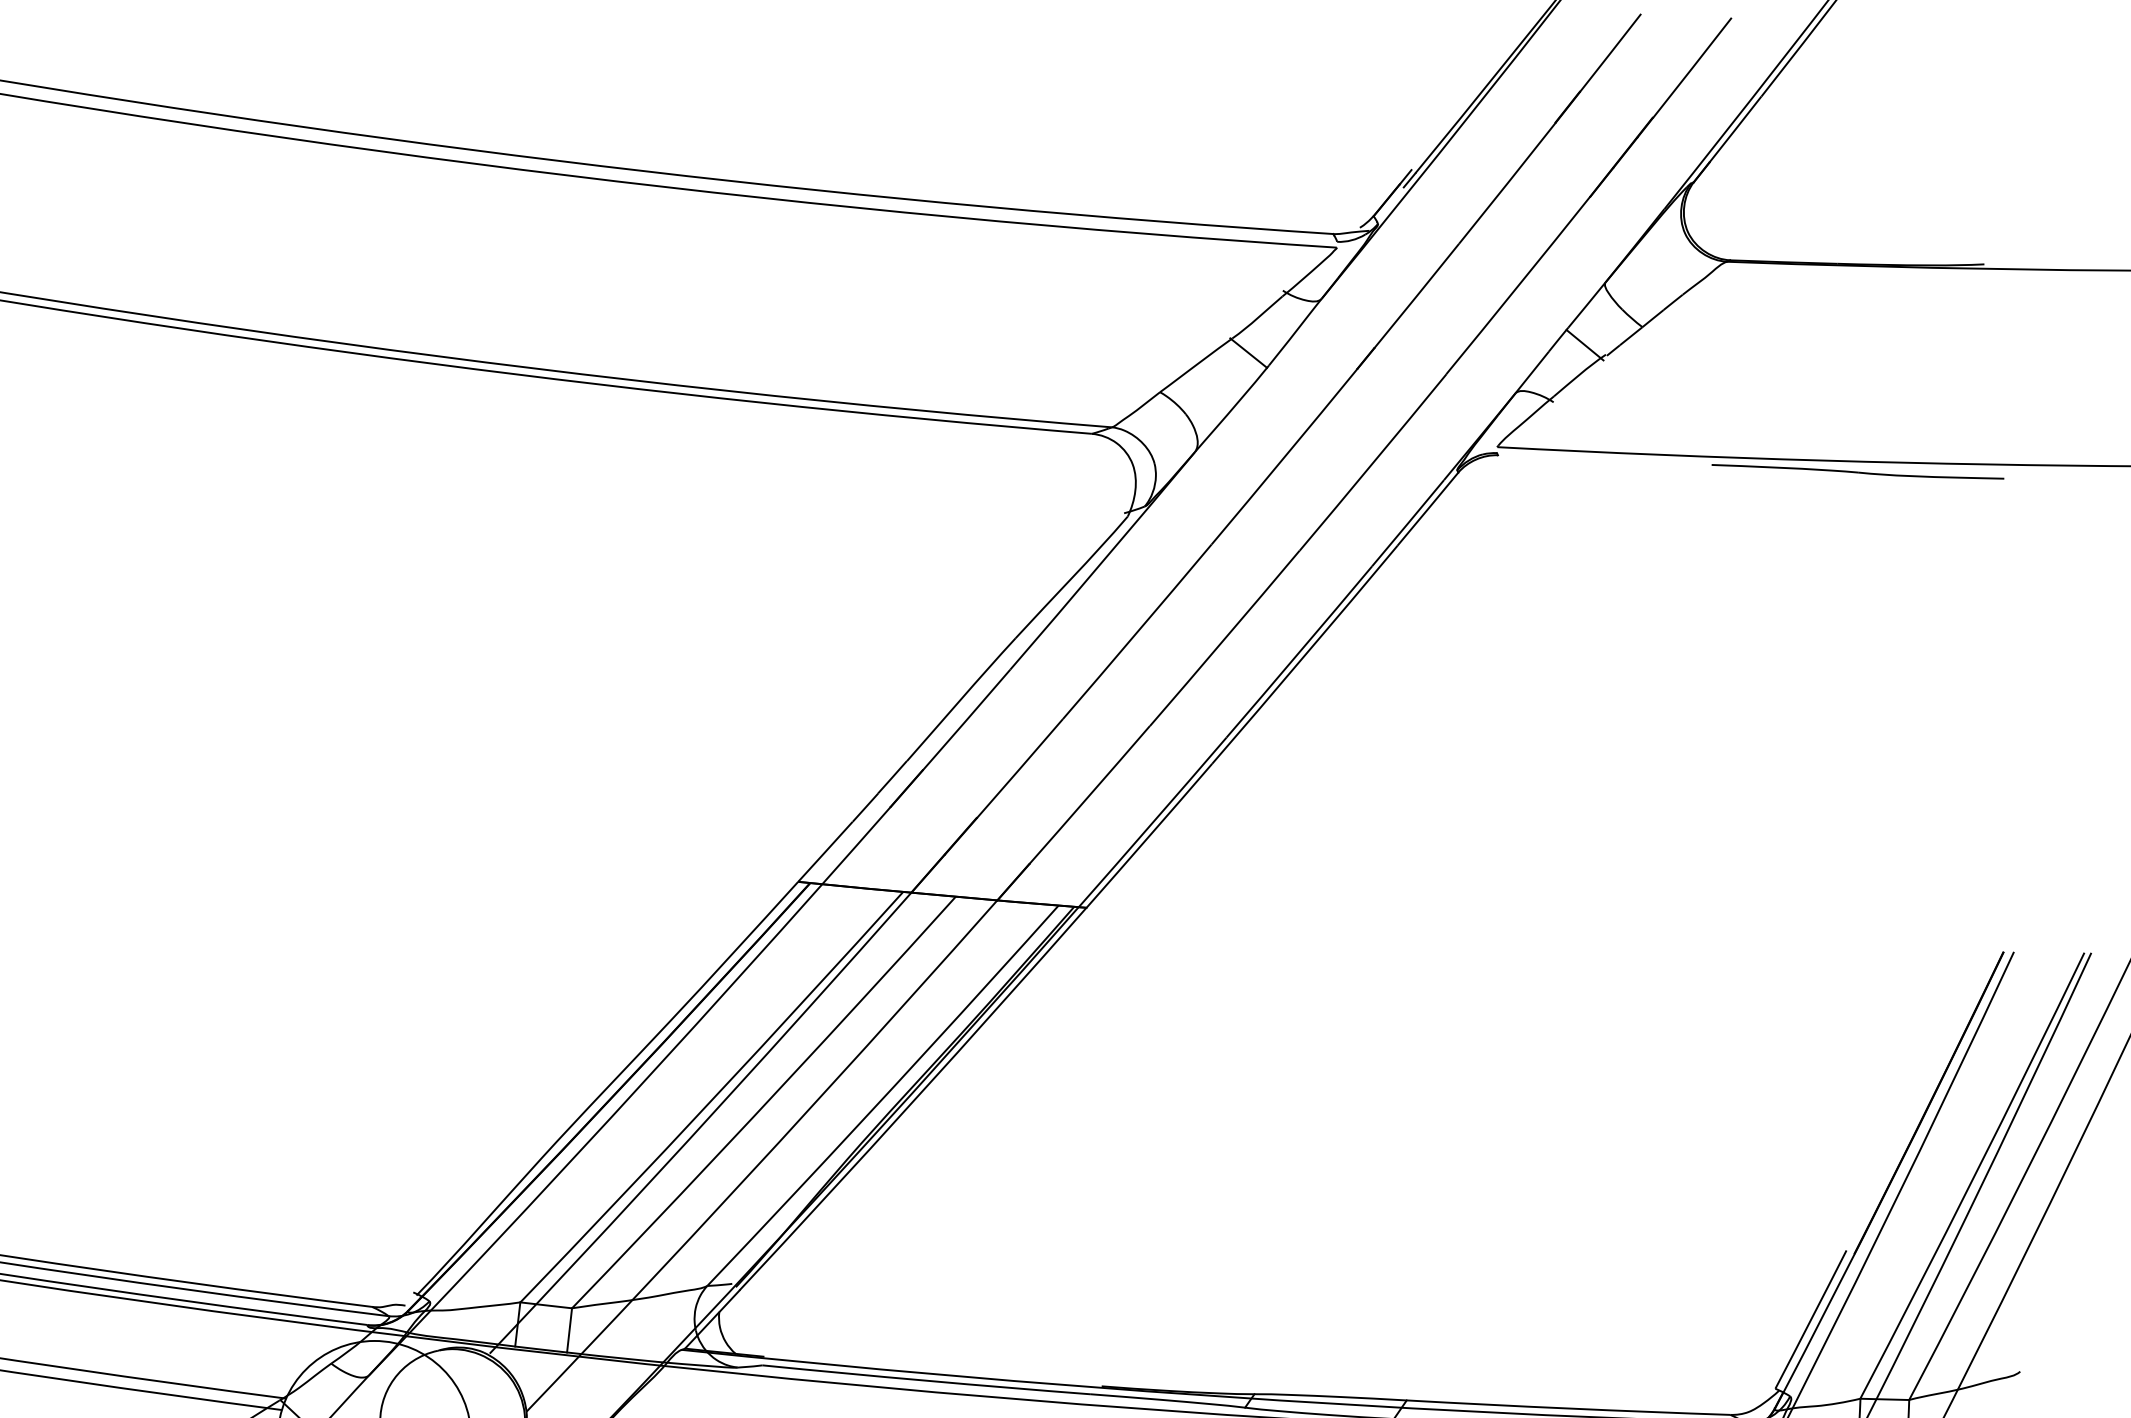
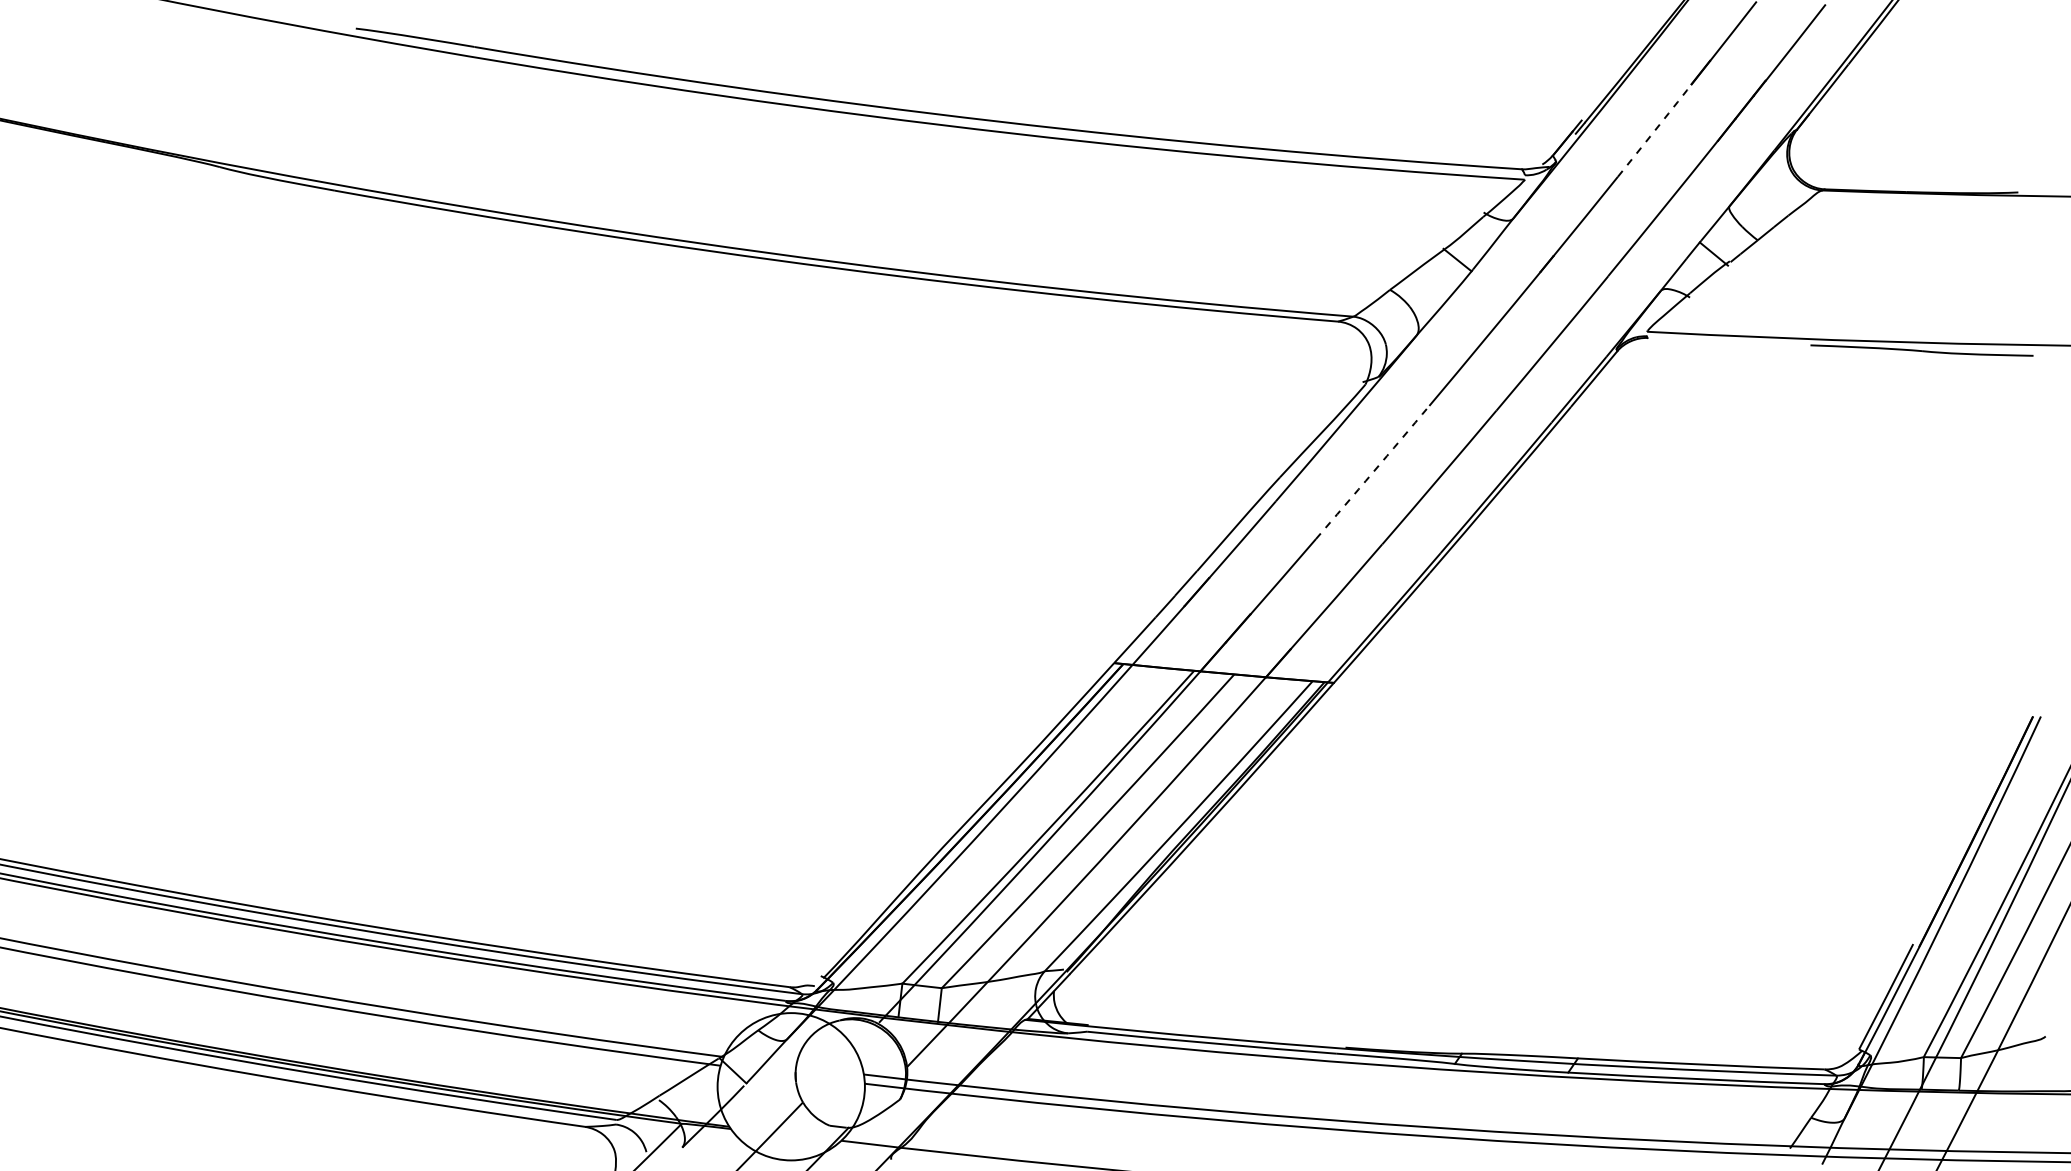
arc: (1507, 183) -> (1654, 130), solid -> dashed
arc: (1137, 631) -> (1372, 472), solid -> dashed

